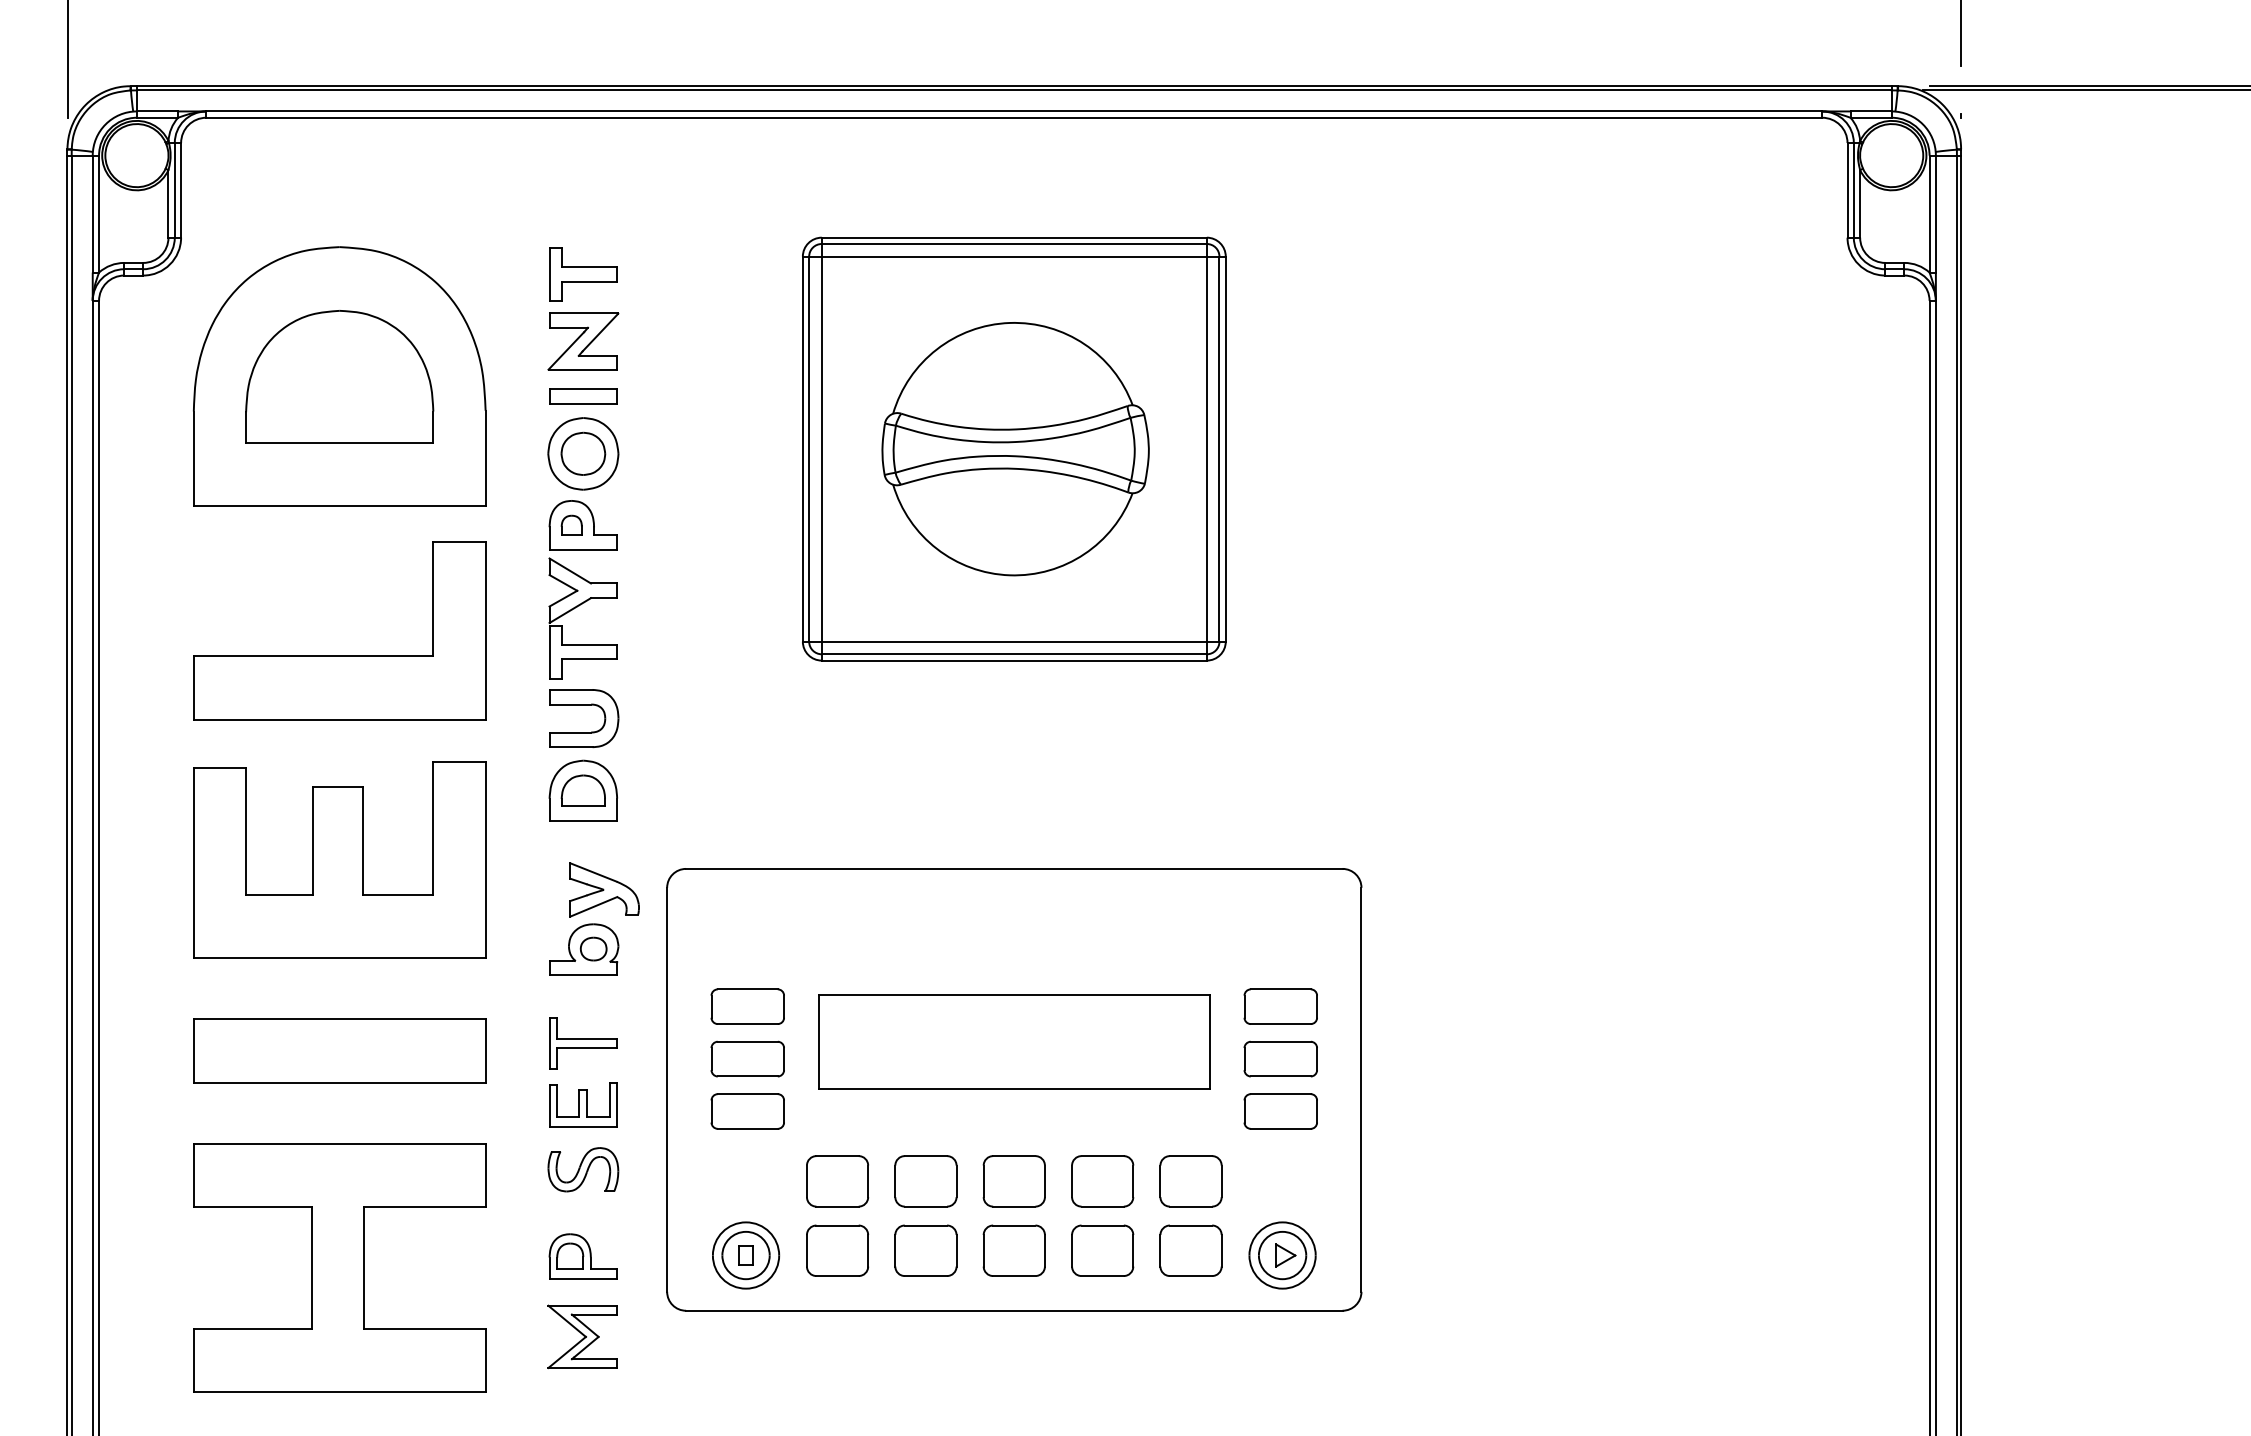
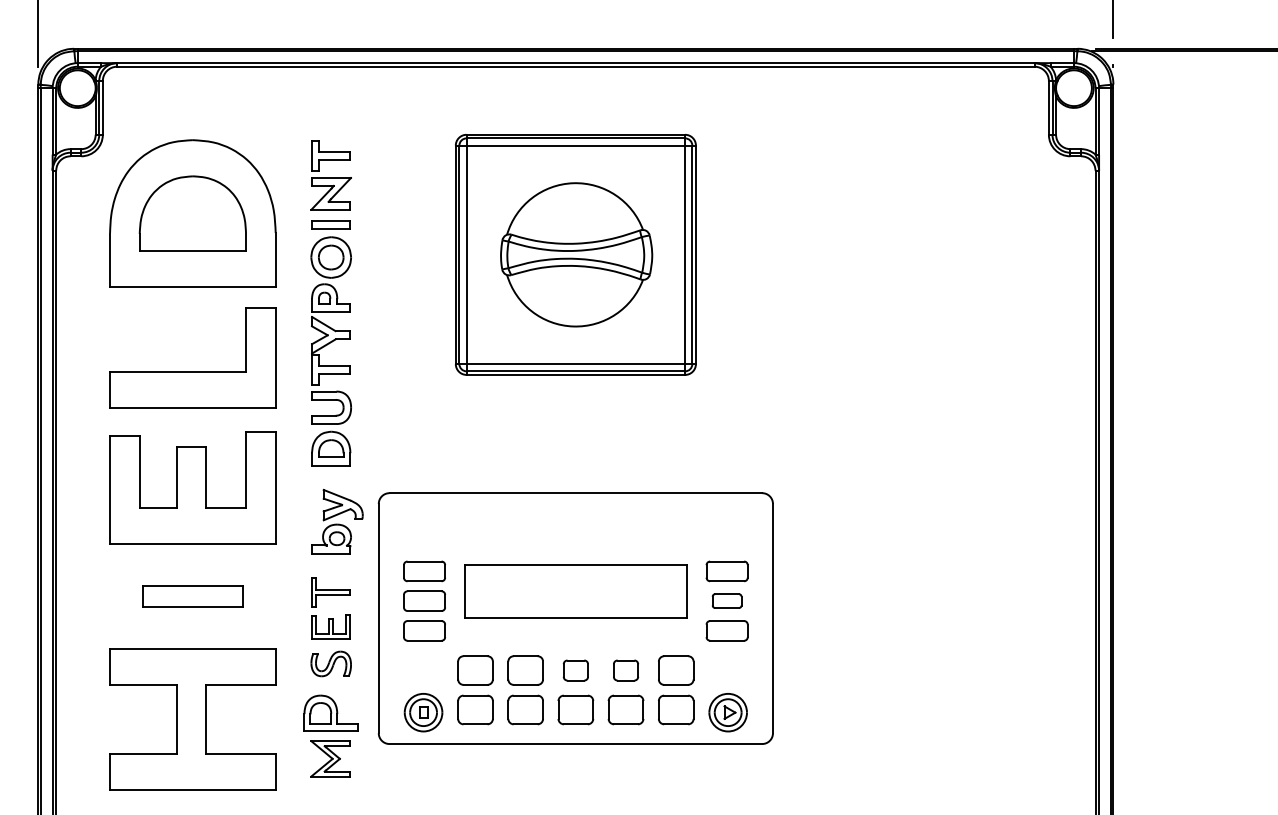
part: (339, 1050) -> (192, 596), size x0.6
part: (1279, 1057) -> (726, 600), size x0.7
part: (1013, 1181) -> (575, 670), size x0.7
part: (1101, 1181) -> (625, 670), size x0.7
part: (582, 1255) -> (330, 712), size x1.4

